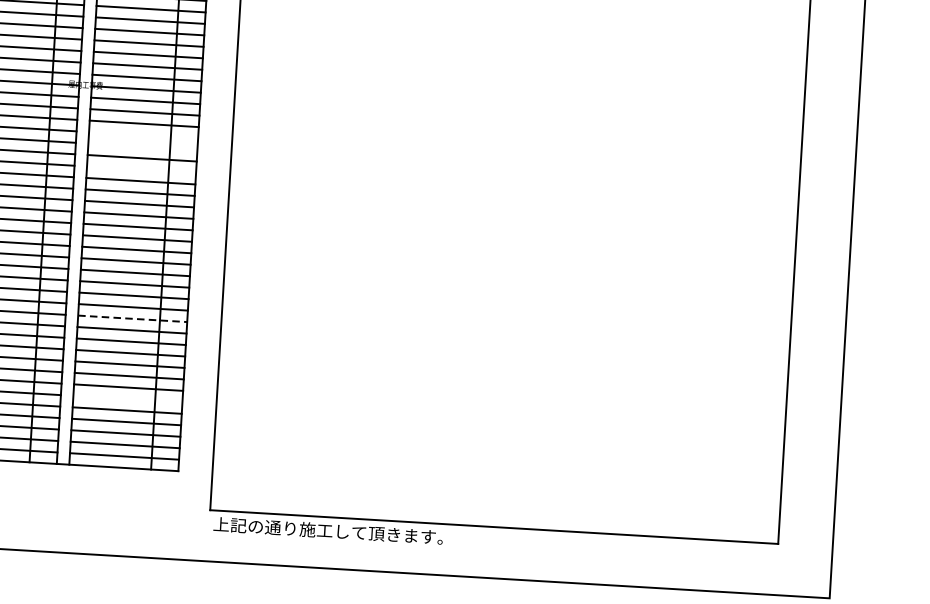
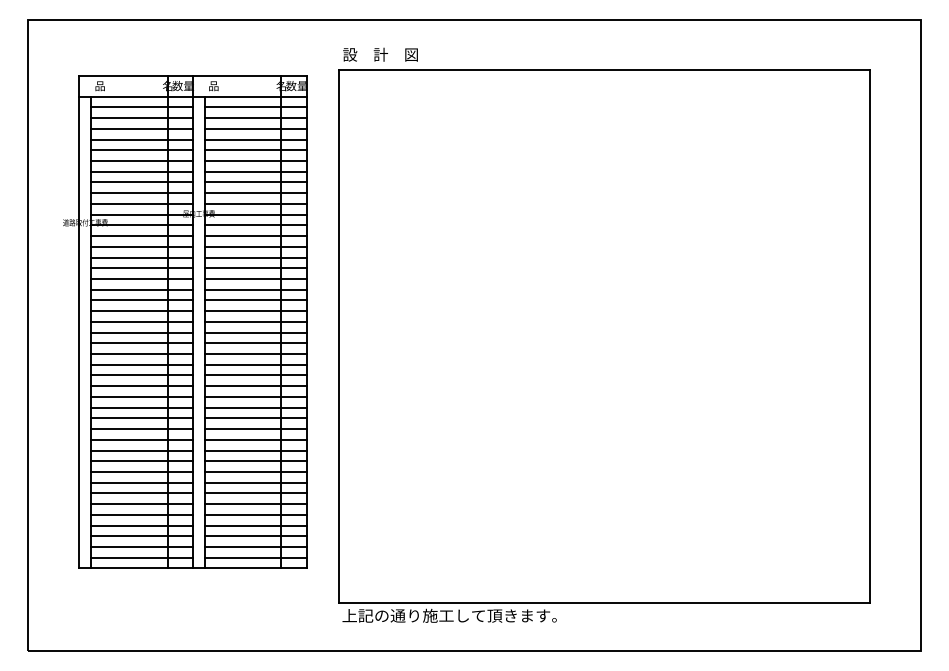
line: (143, 135) -> (255, 257), added
line: (142, 147) -> (255, 268), added
line: (141, 169) -> (255, 289), added
line: (132, 319) -> (255, 429), dashed -> solid
line: (127, 399) -> (255, 504), added

